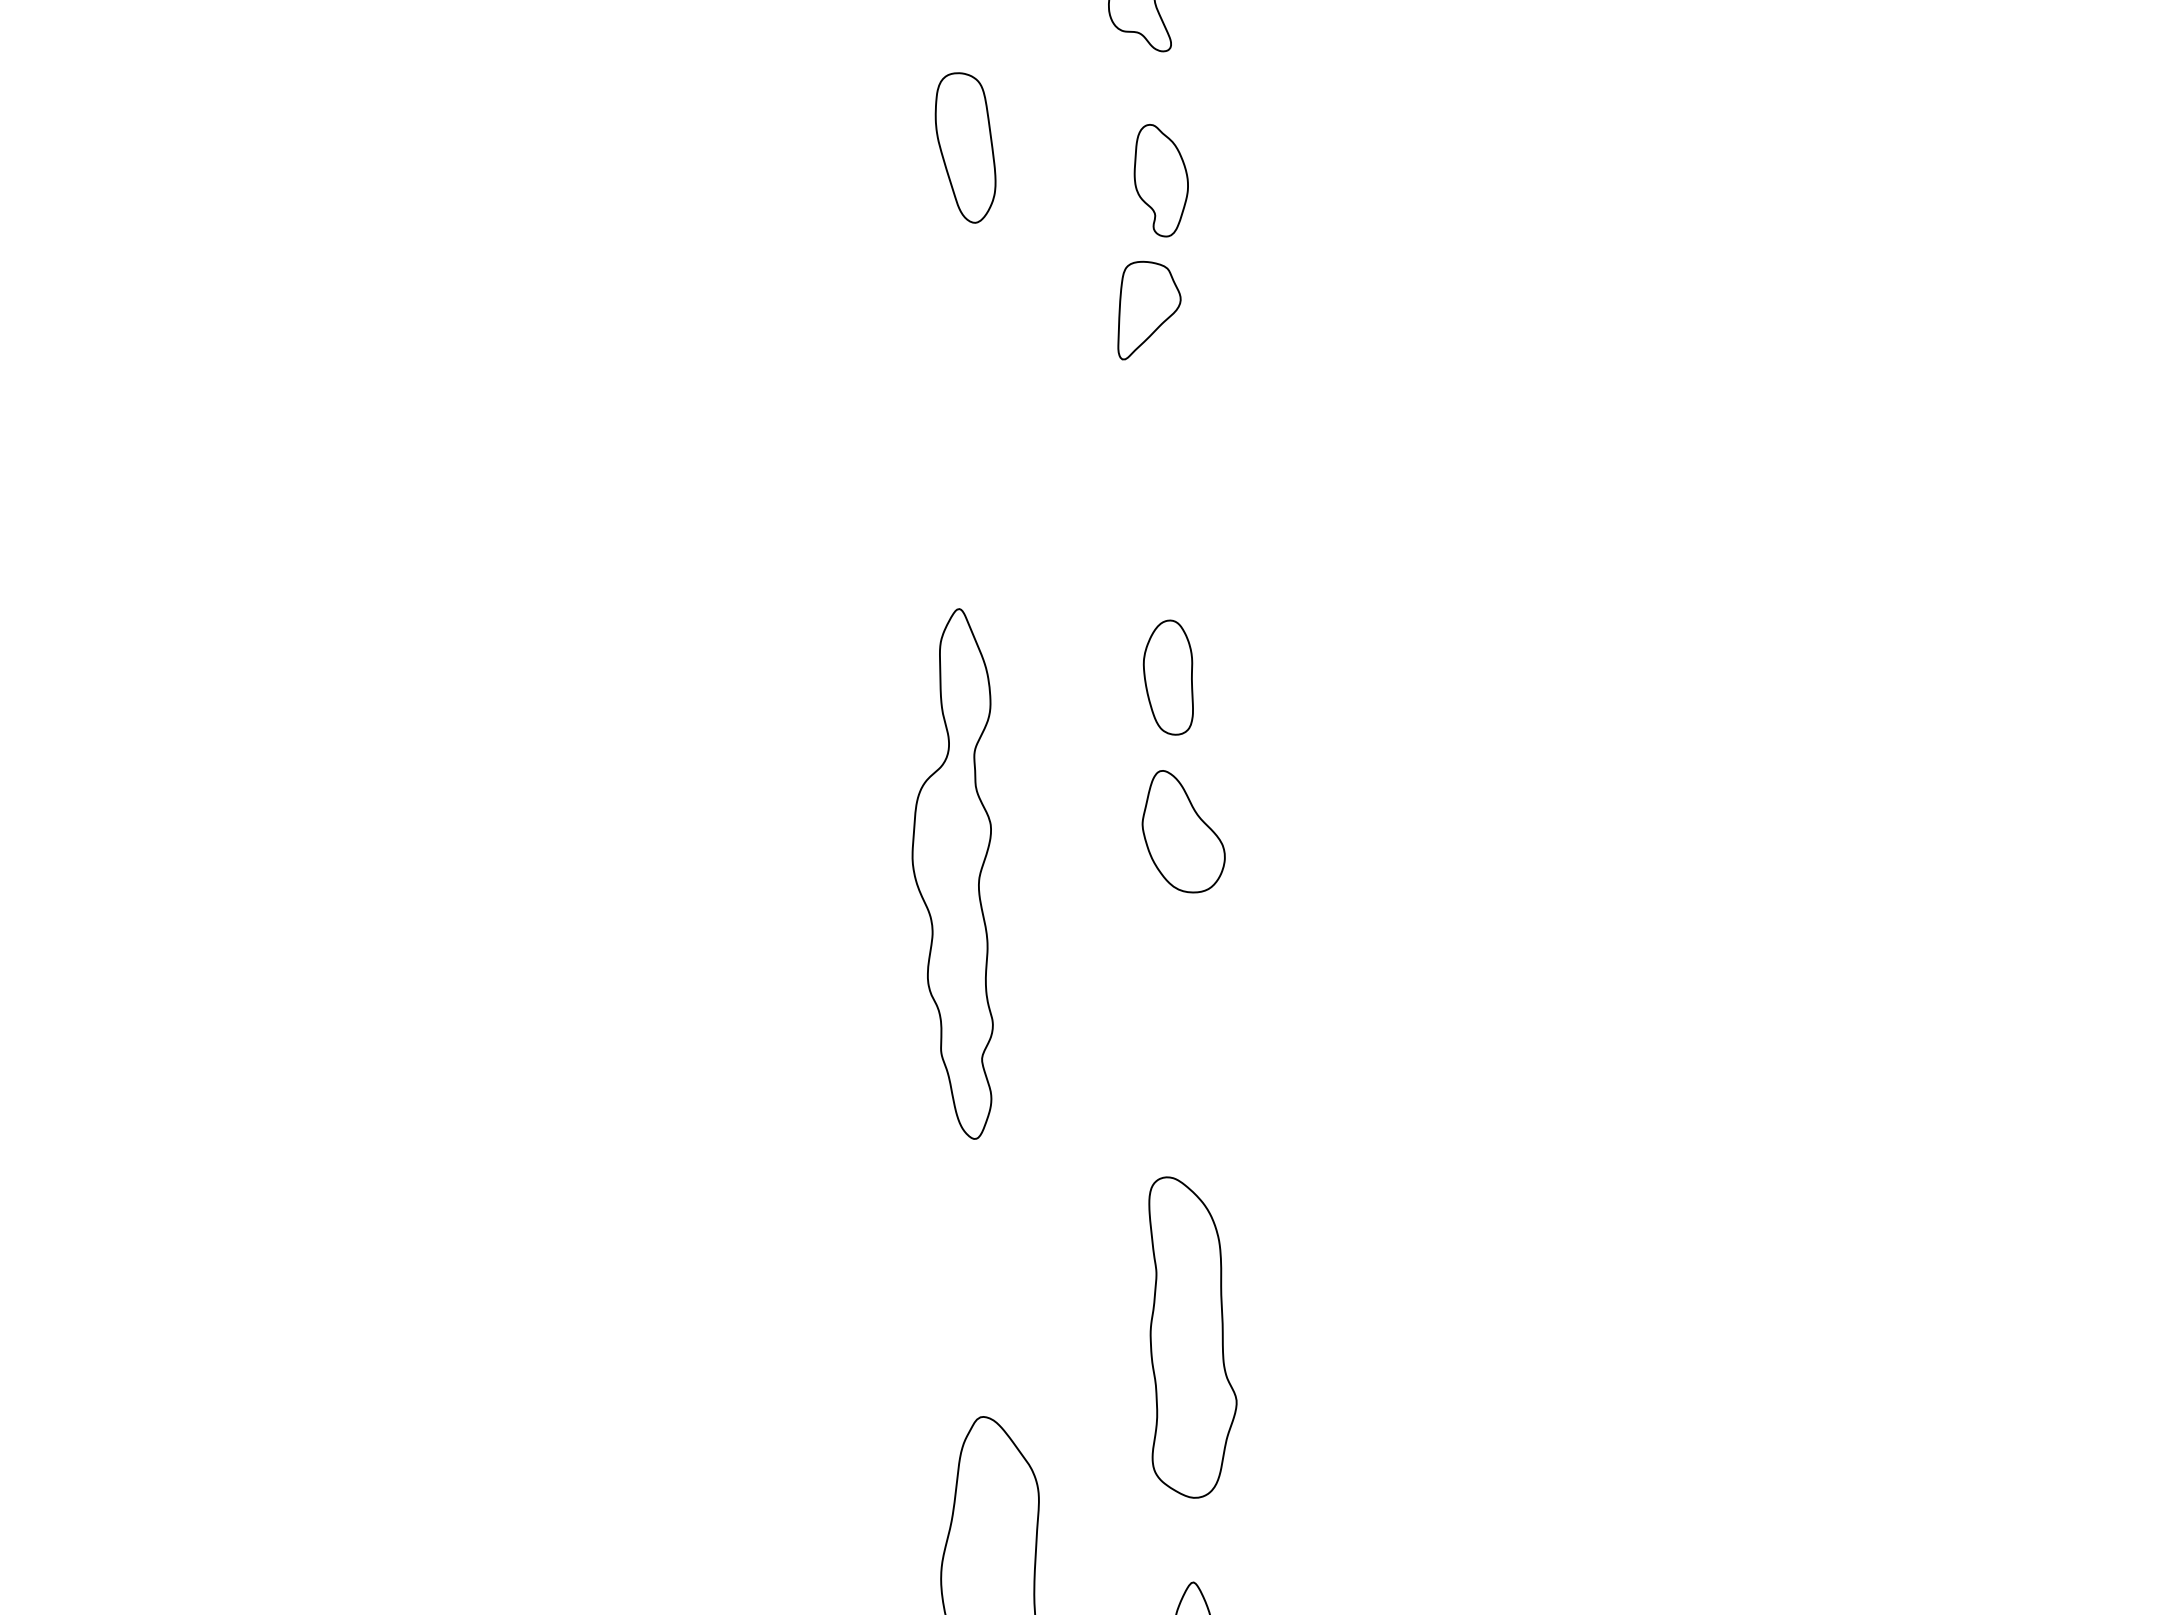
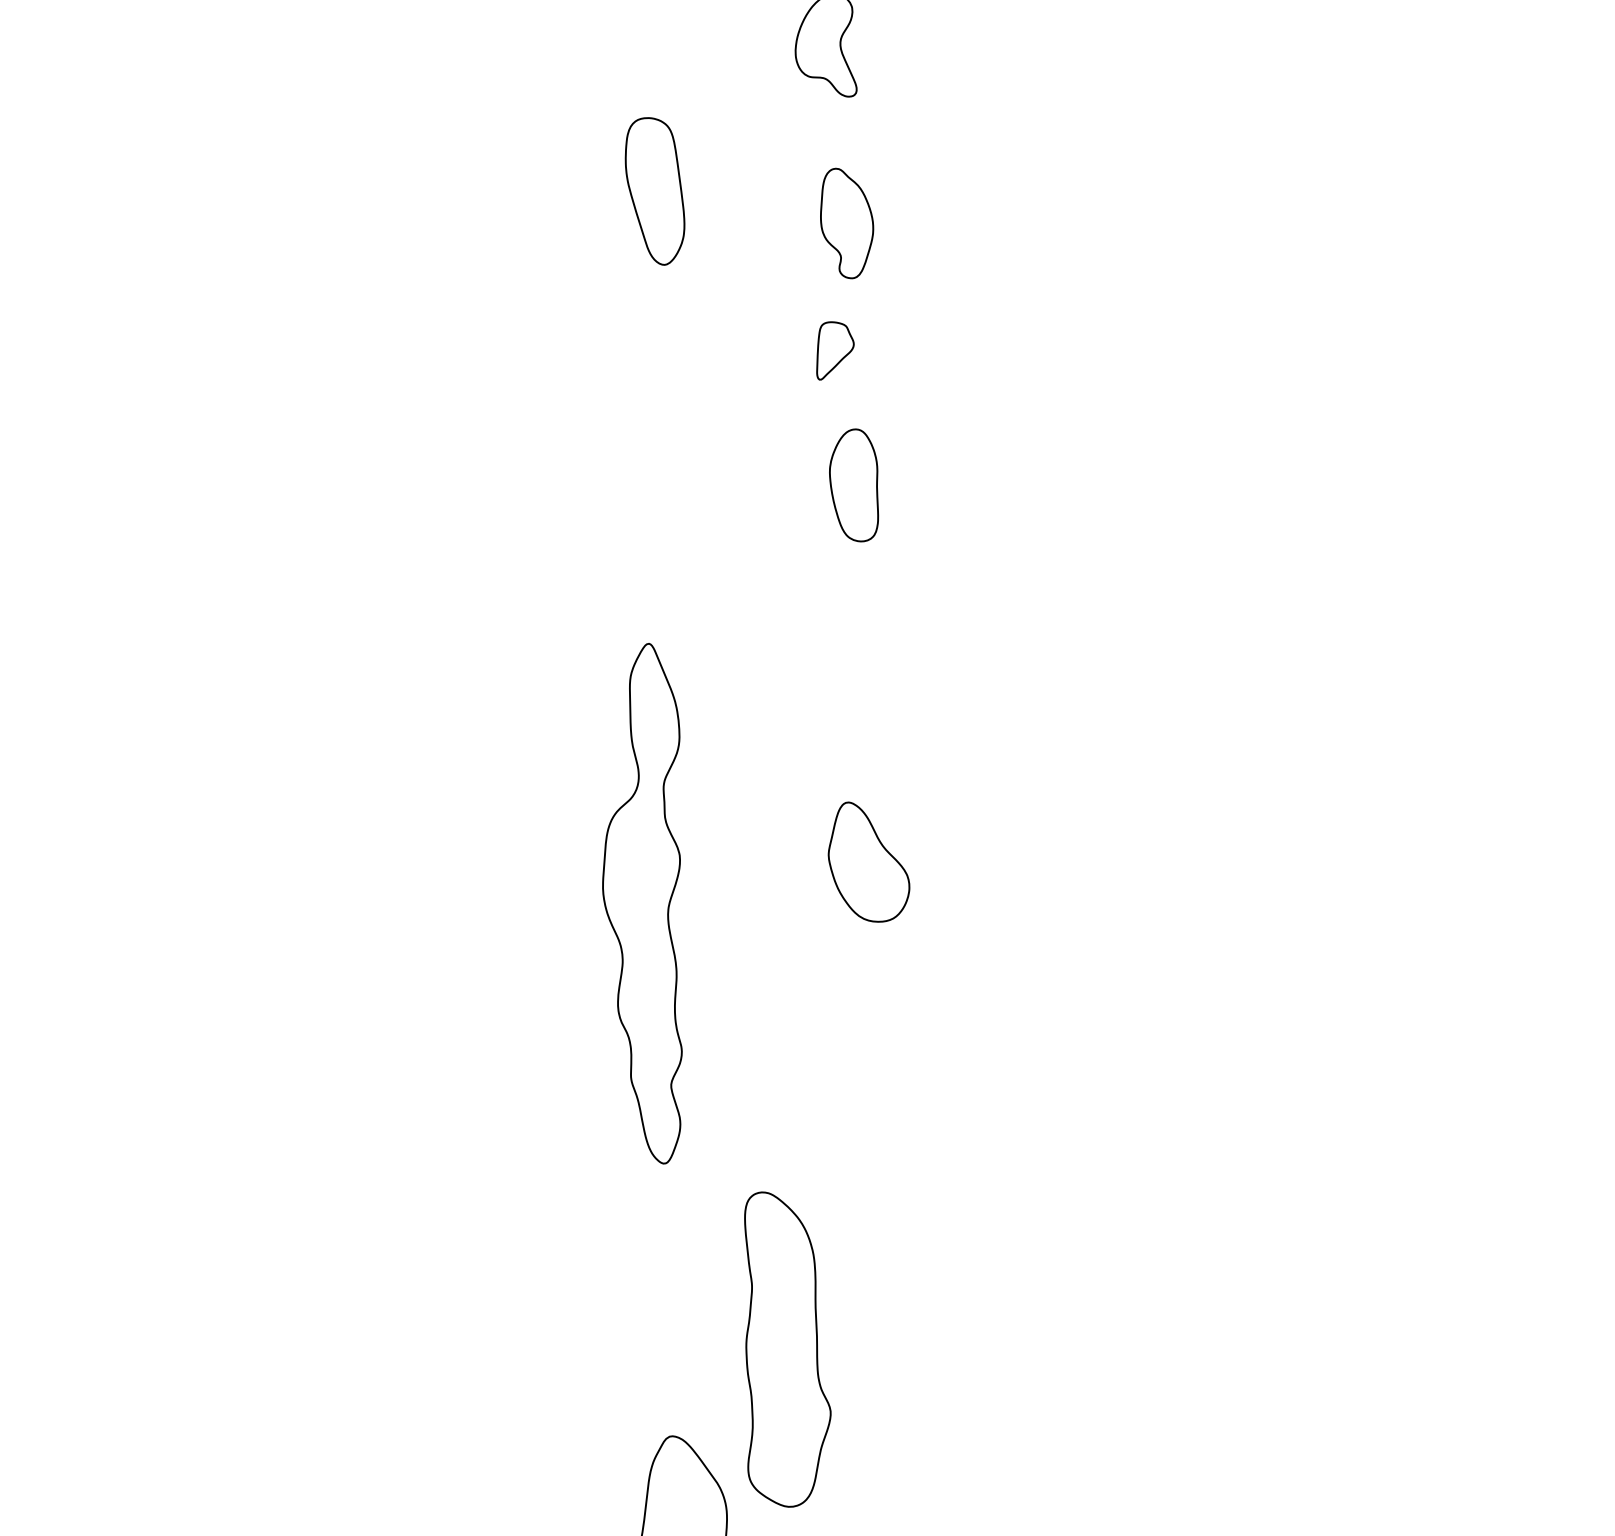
part: (1149, 310) -> (835, 350), size x0.6
part: (1167, 677) -> (853, 485), moved
part: (1192, 1337) -> (787, 1349), moved

